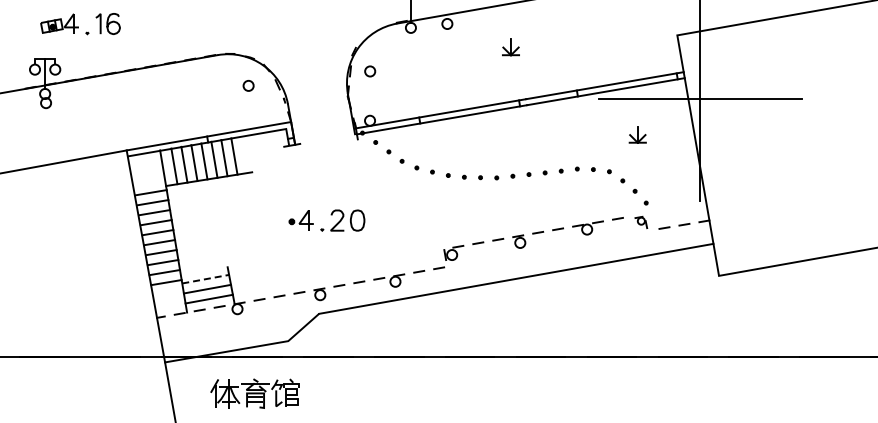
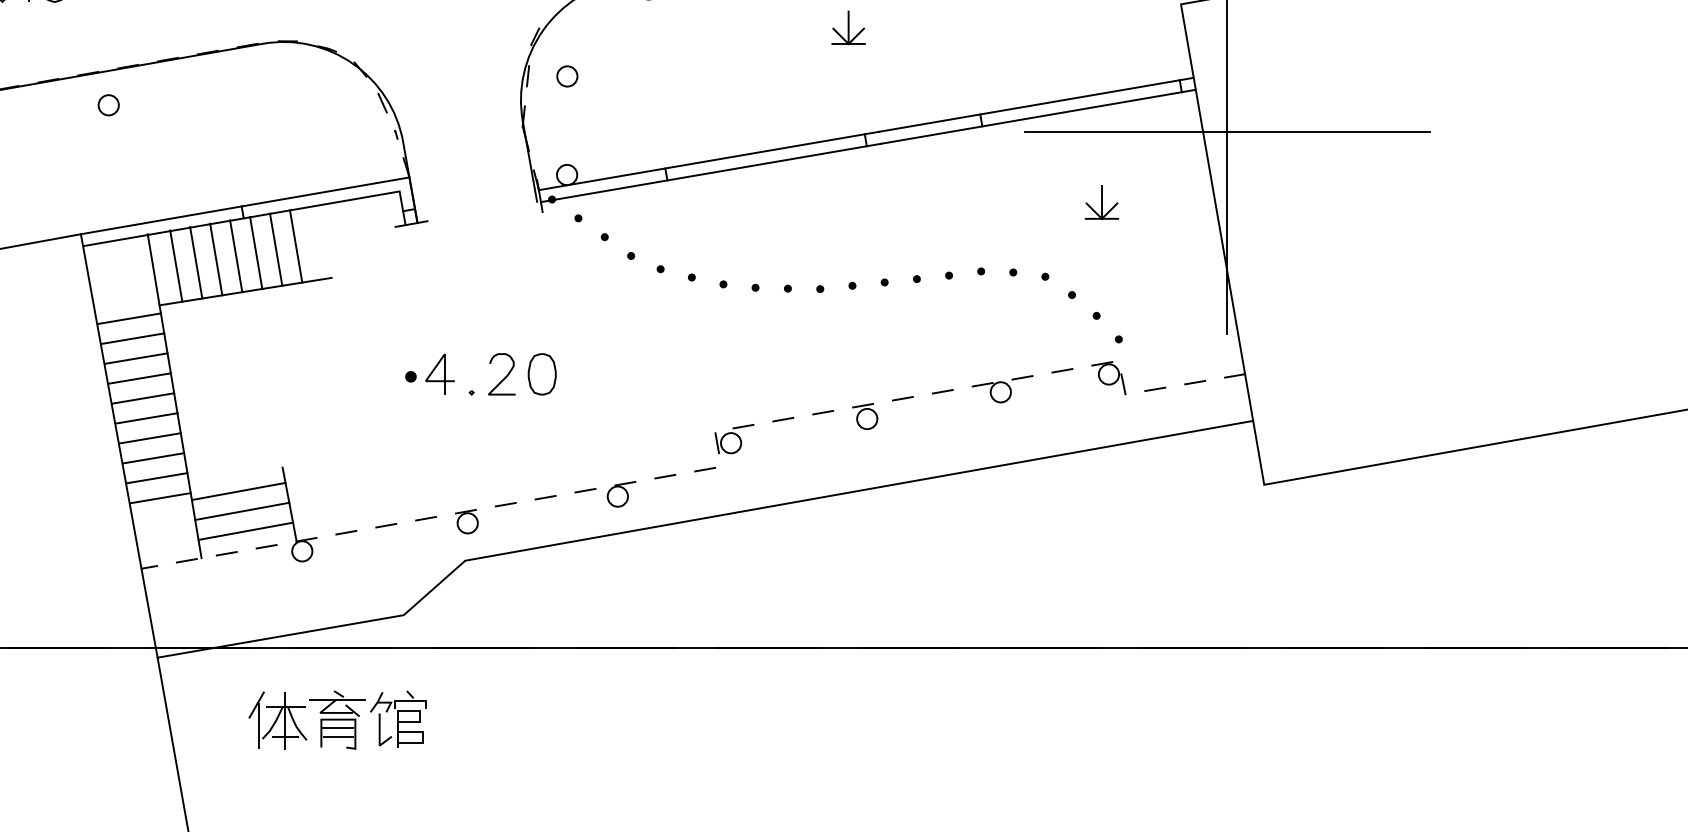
circle: (248, 85) -> (108, 104), moved
part: (641, 222) -> (1109, 378), size x1.43
line: (205, 279) -> (238, 492), dashed -> solid

